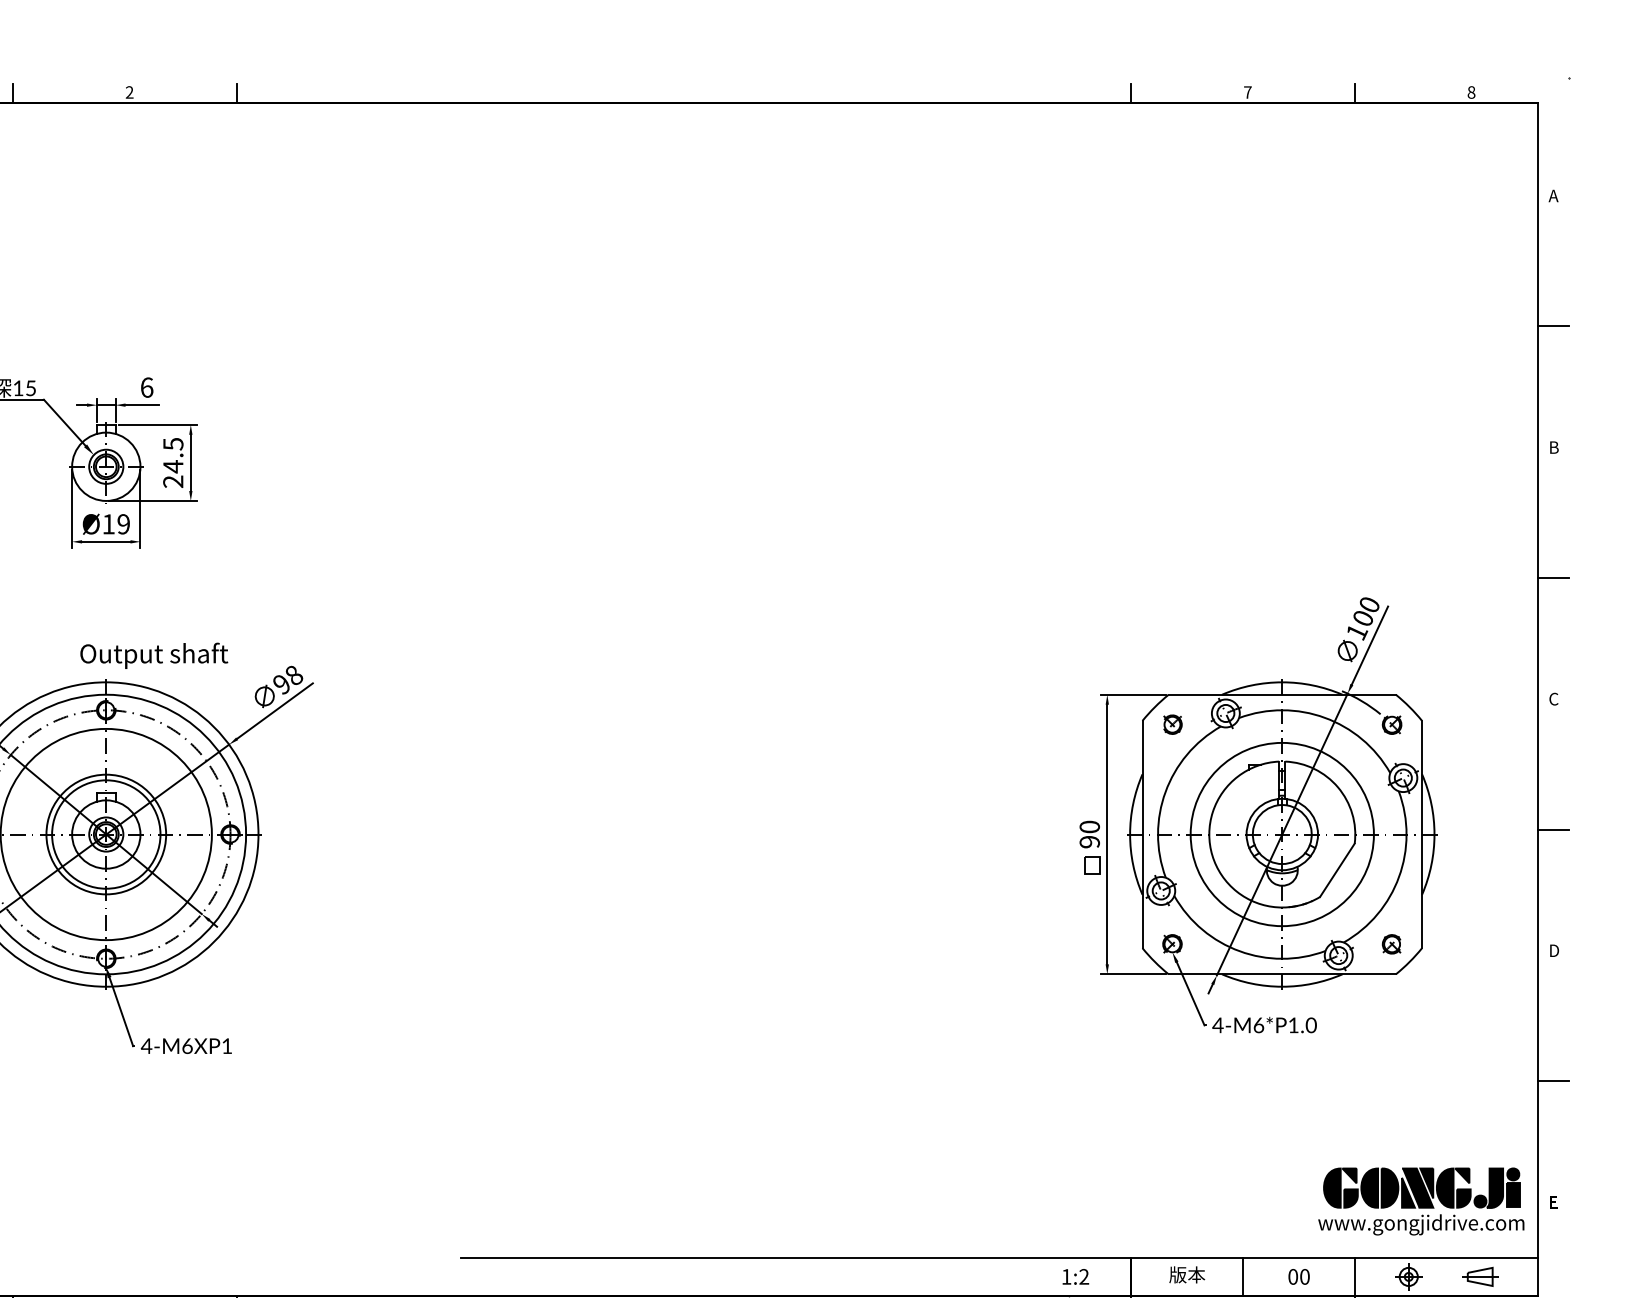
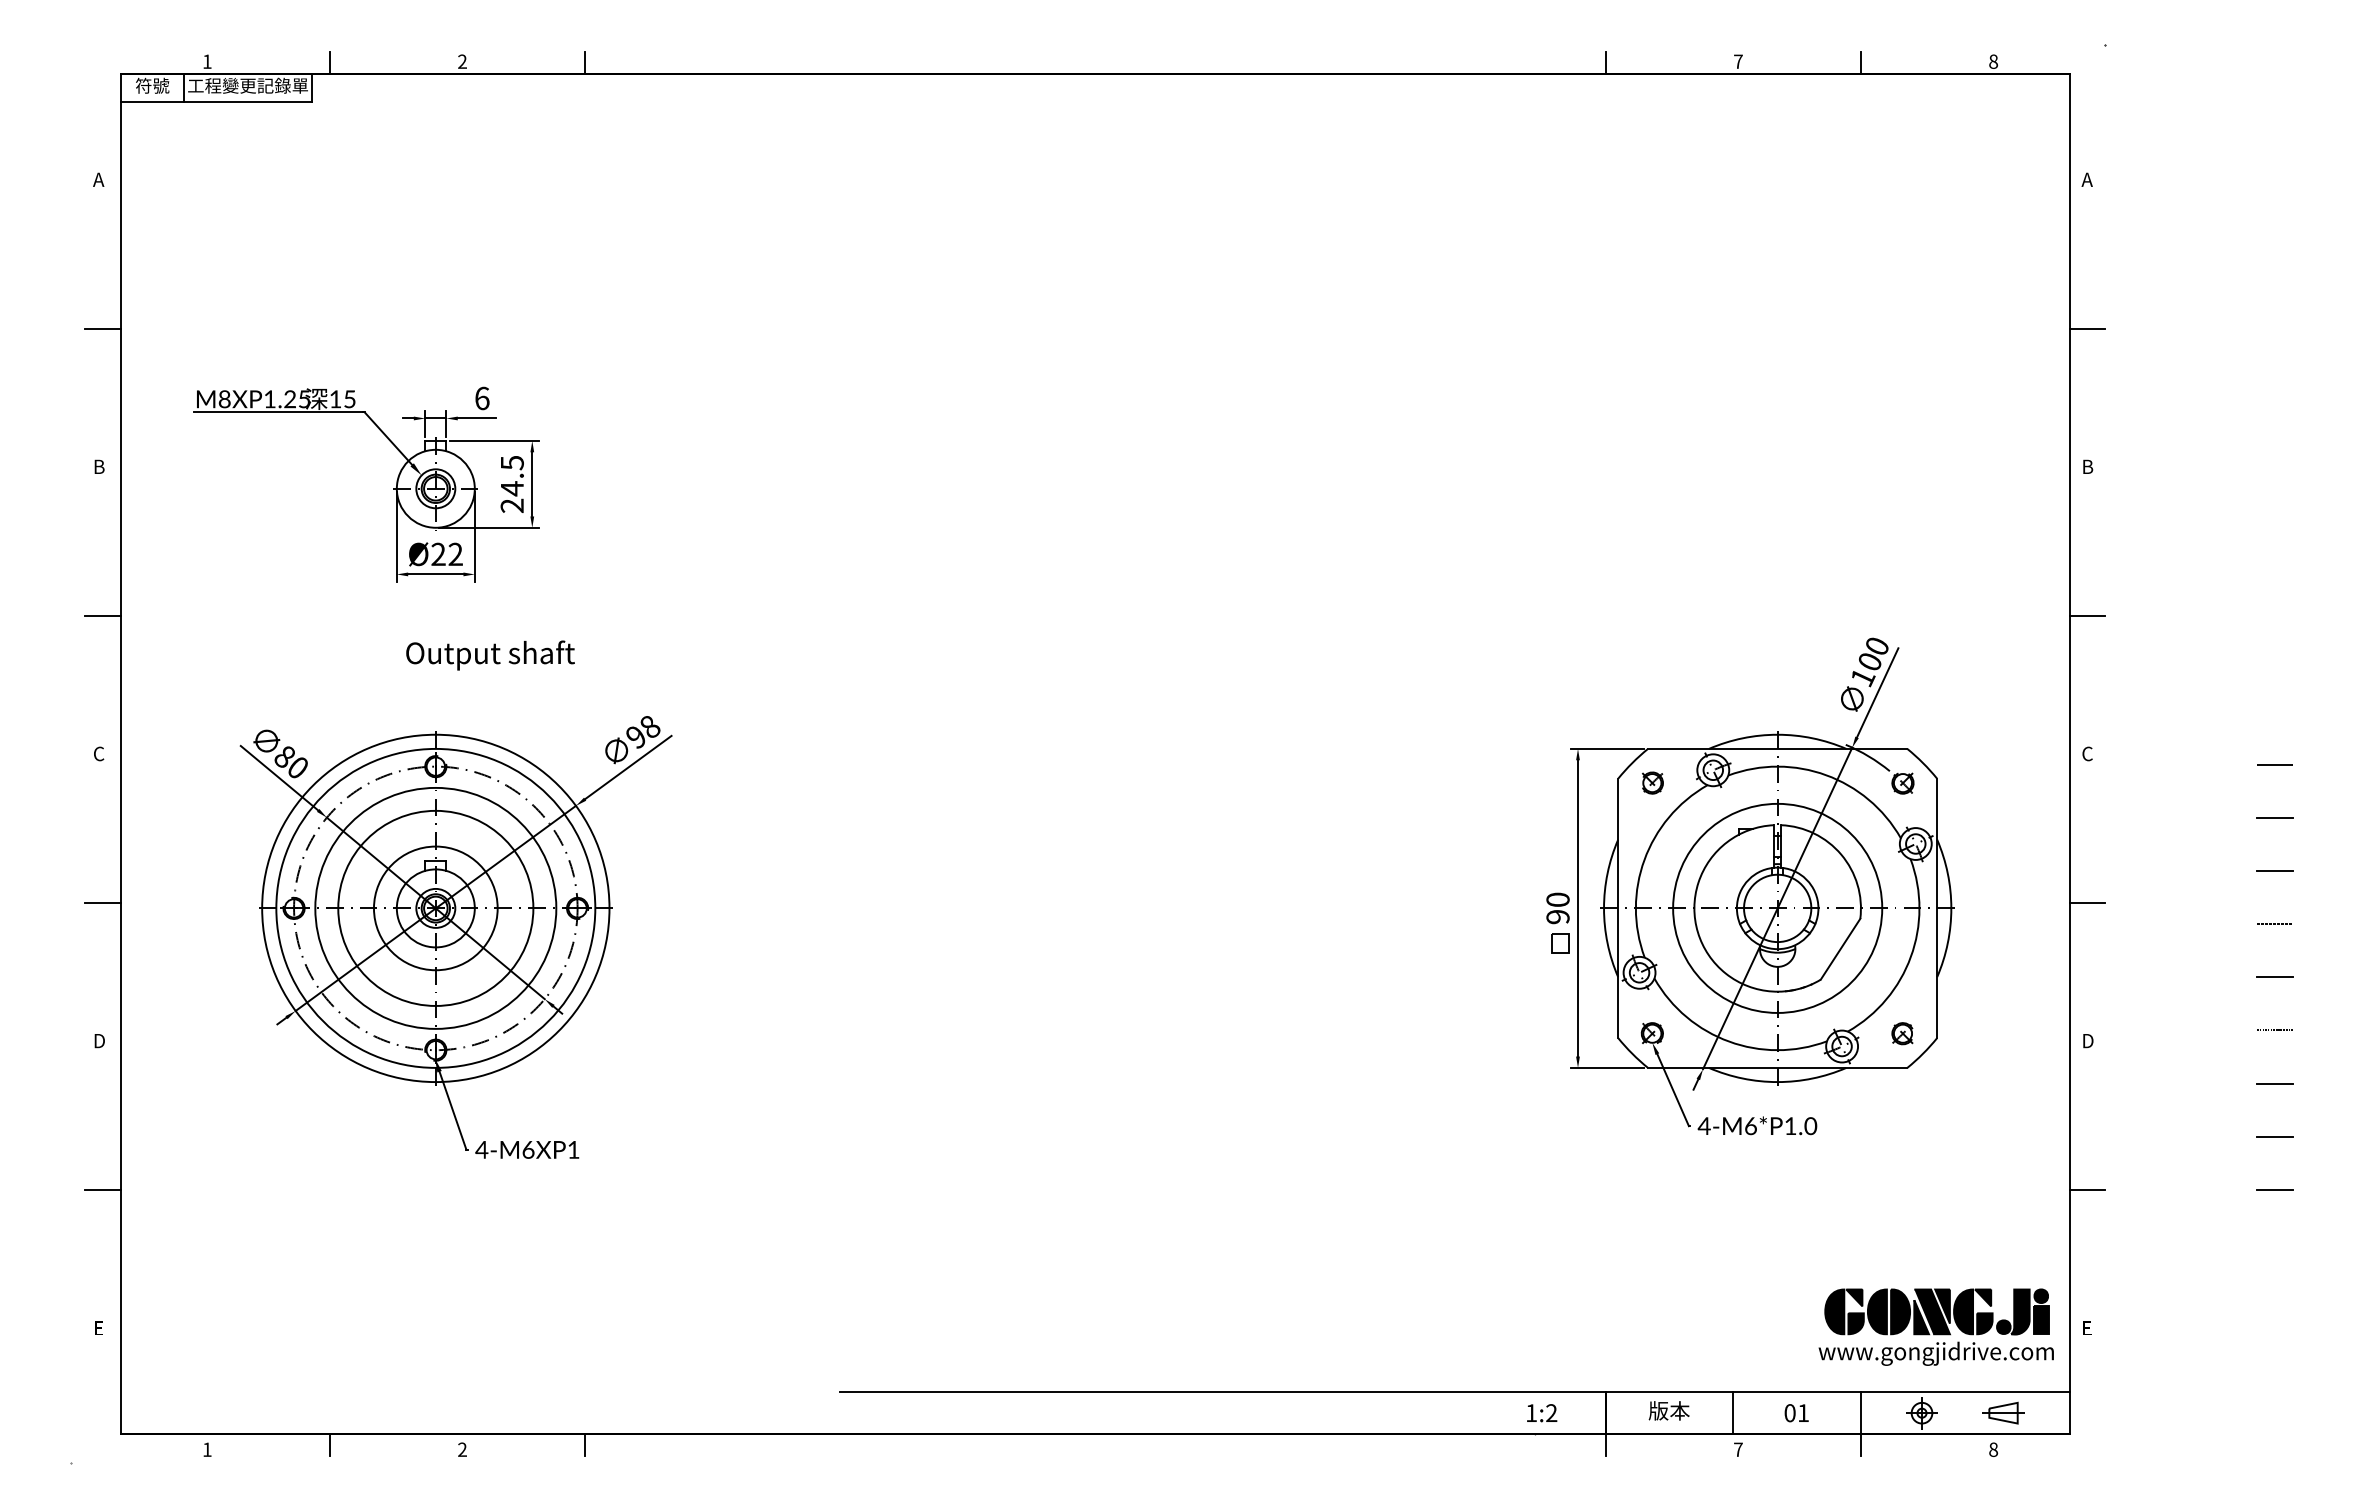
text: (115, 524) -> (446, 554), Ø19 -> Ø22
text: (154, 655) -> (490, 655), moved
circle: (106, 833) -> (435, 907), size x1.43
text: (1304, 1277) -> (1803, 1413), 00 -> 01

